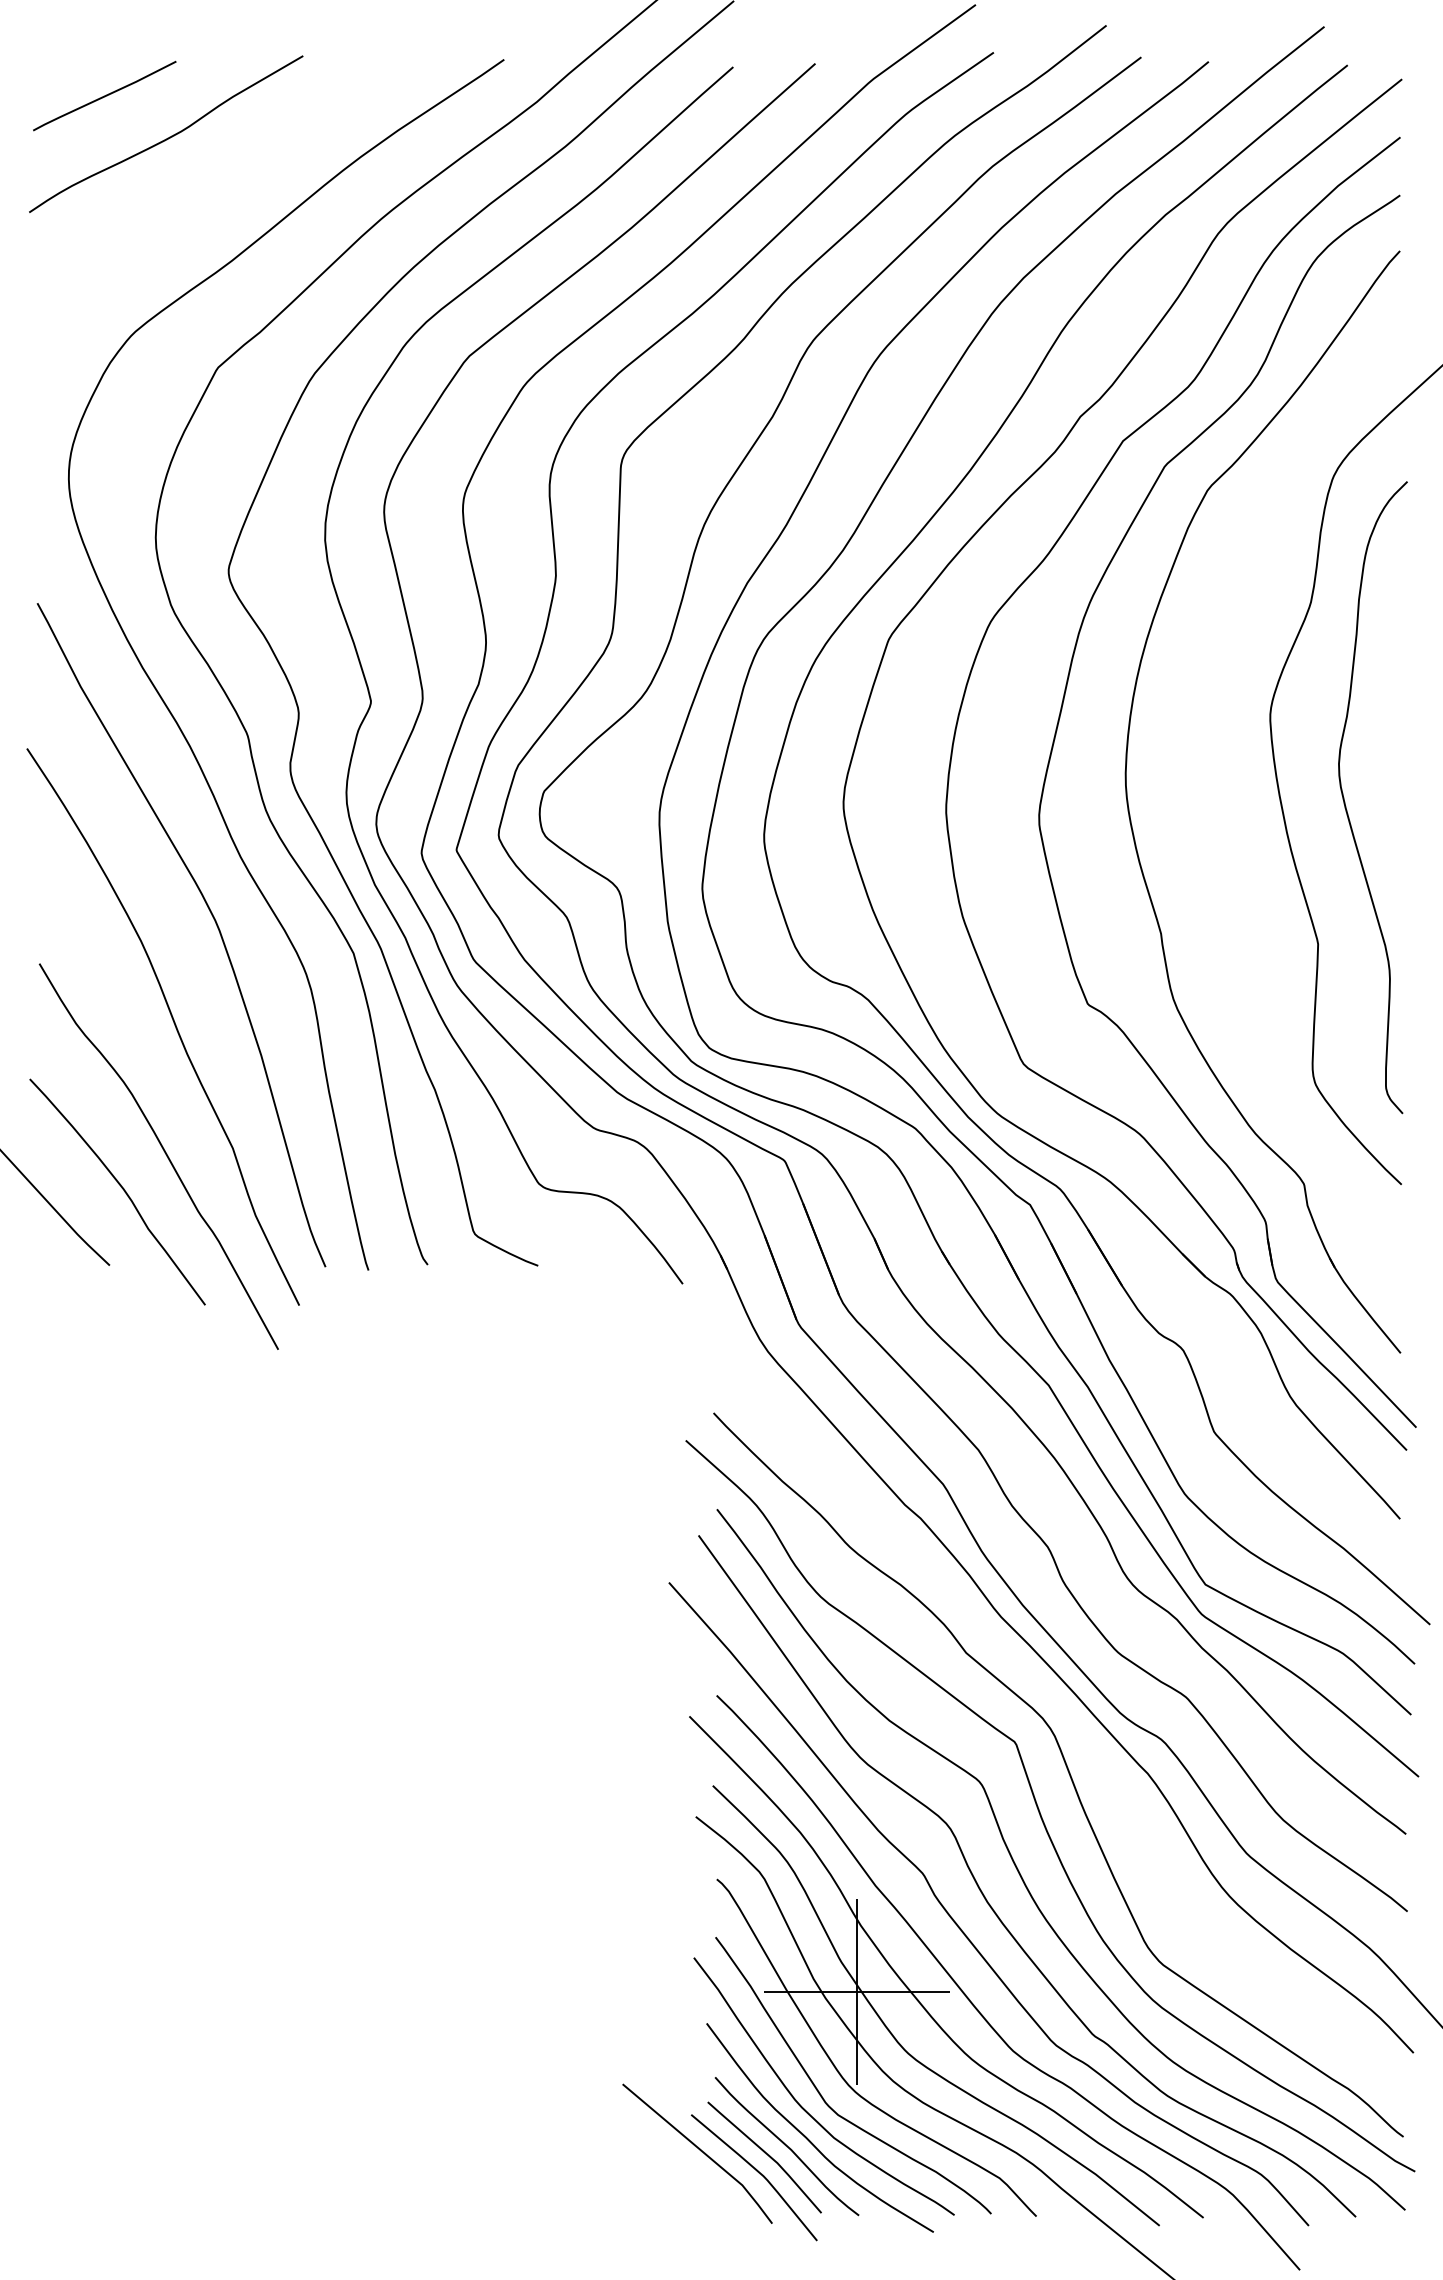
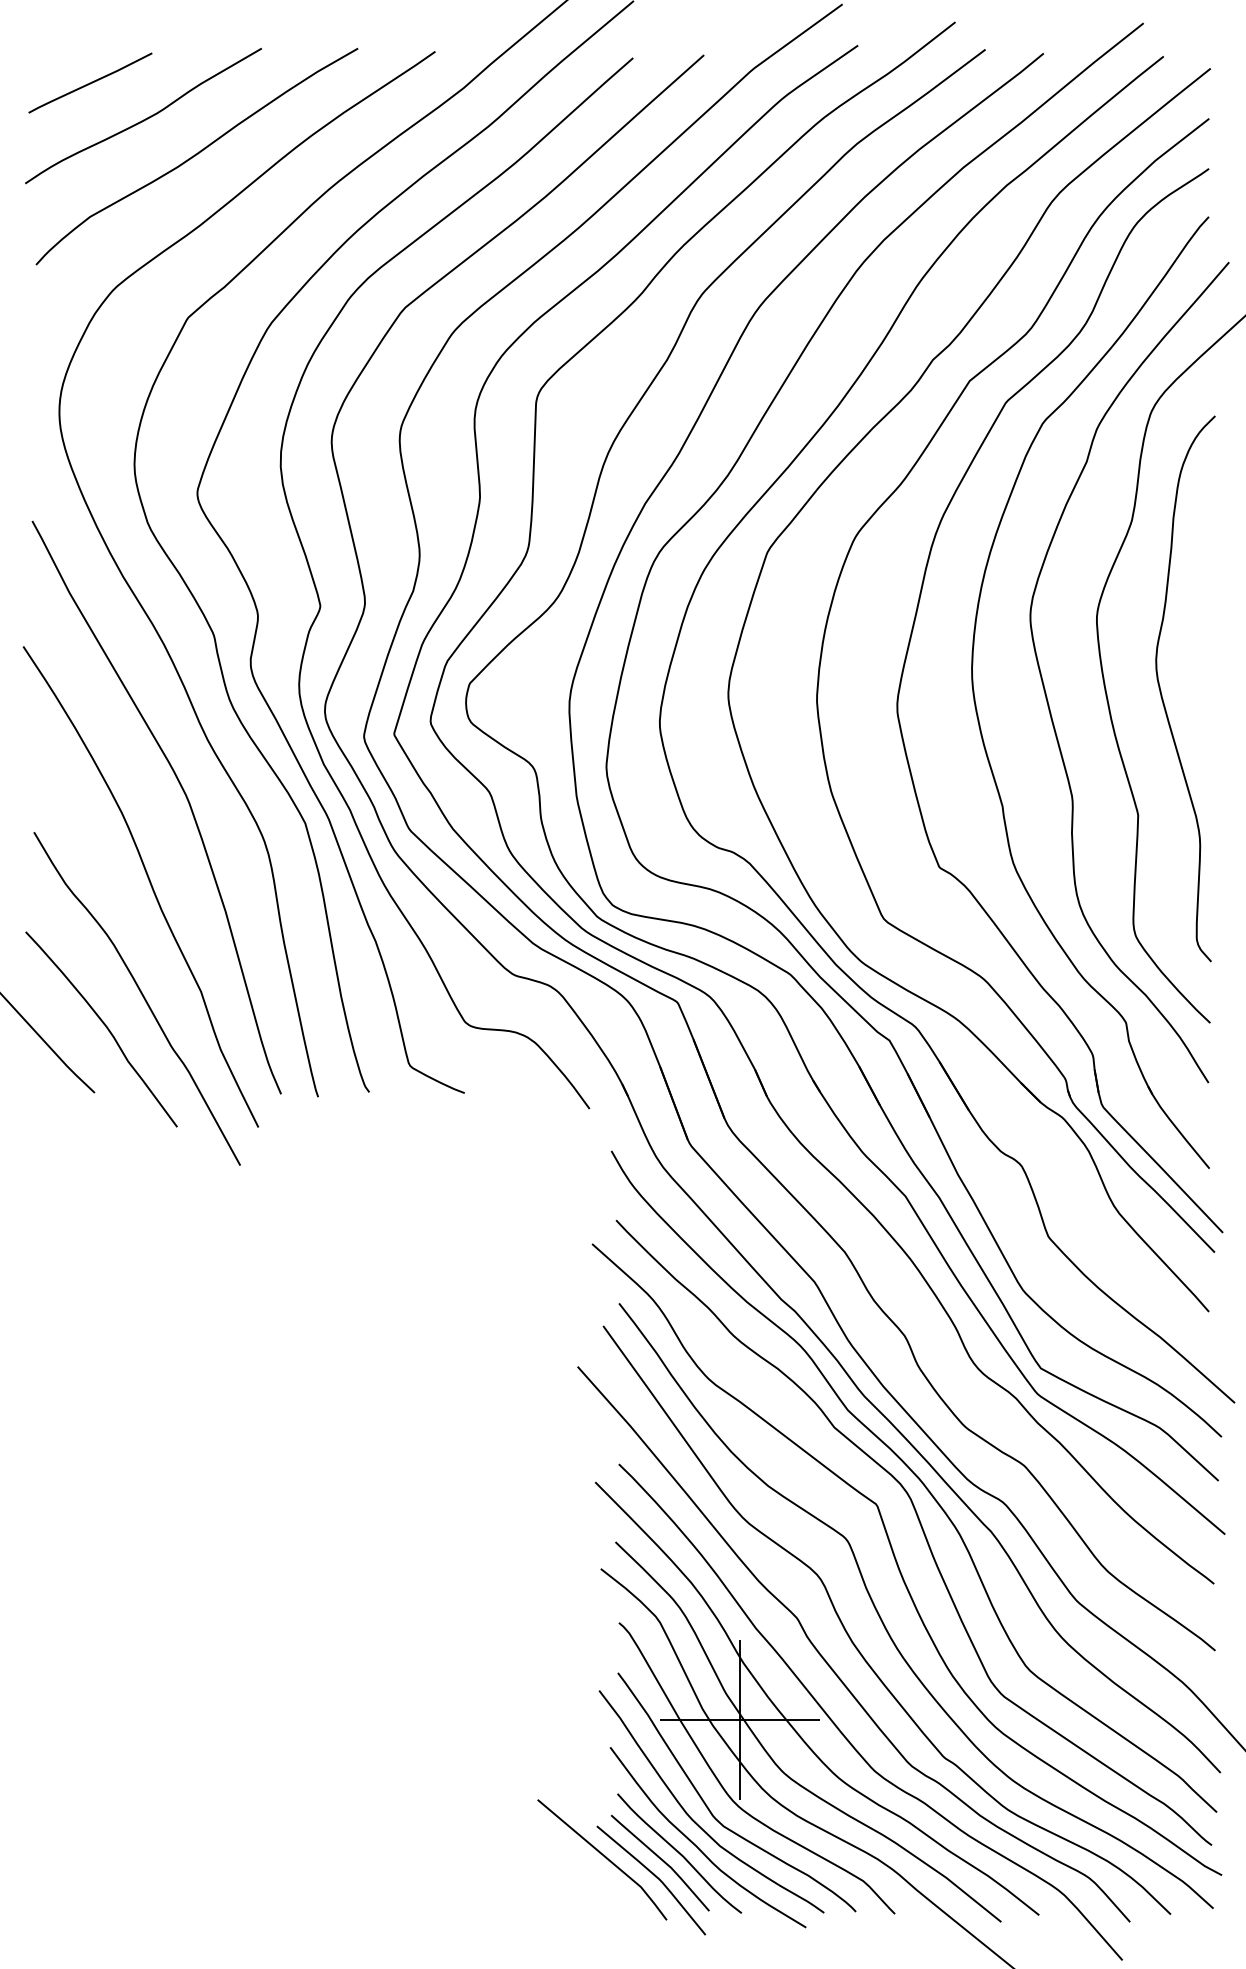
curve: (227, 179) -> (196, 155), added
curve: (1211, 801) -> (1046, 692), added
curve: (1061, 1710) -> (916, 1477), added

